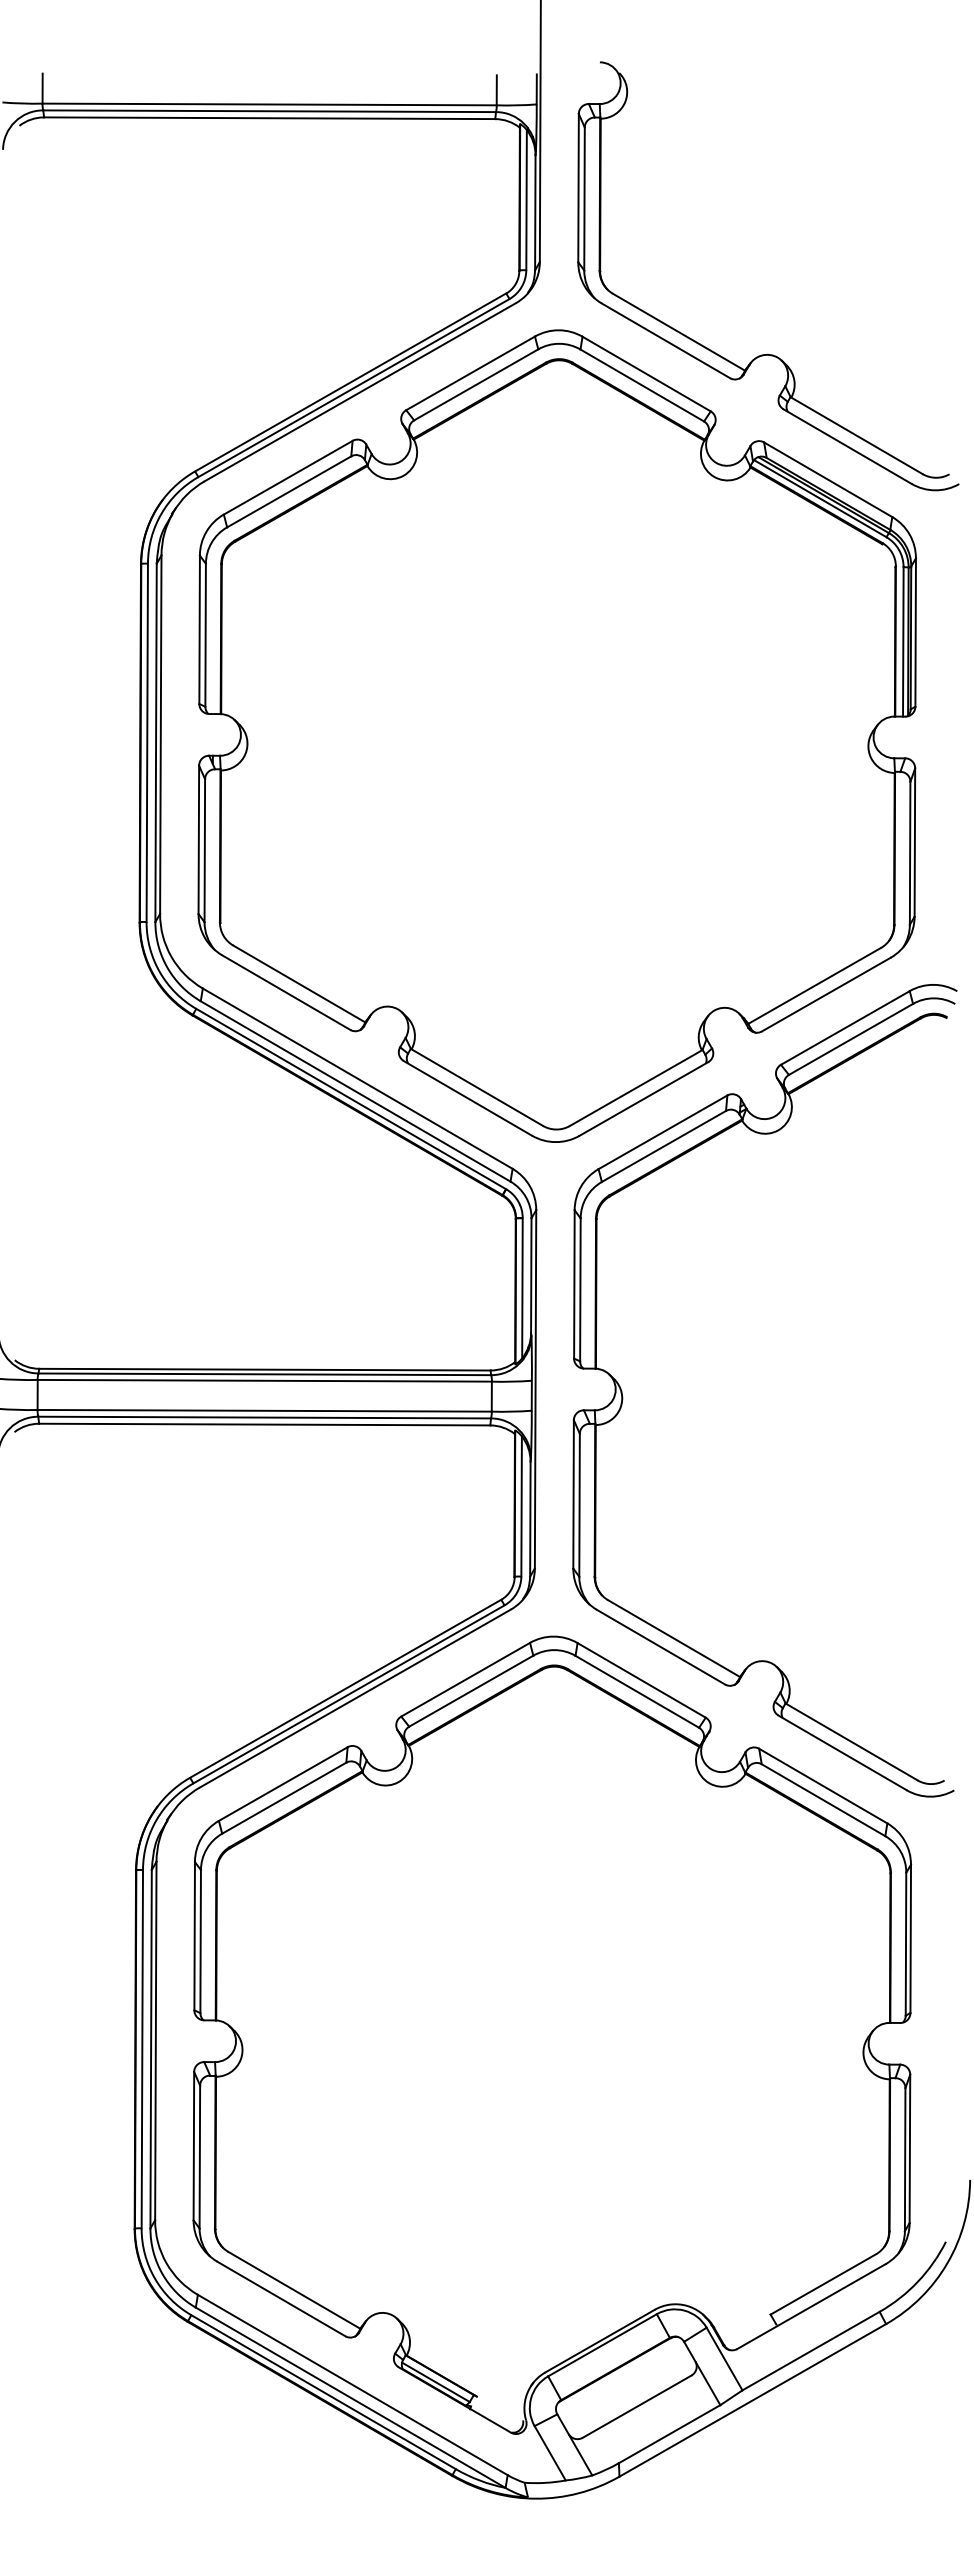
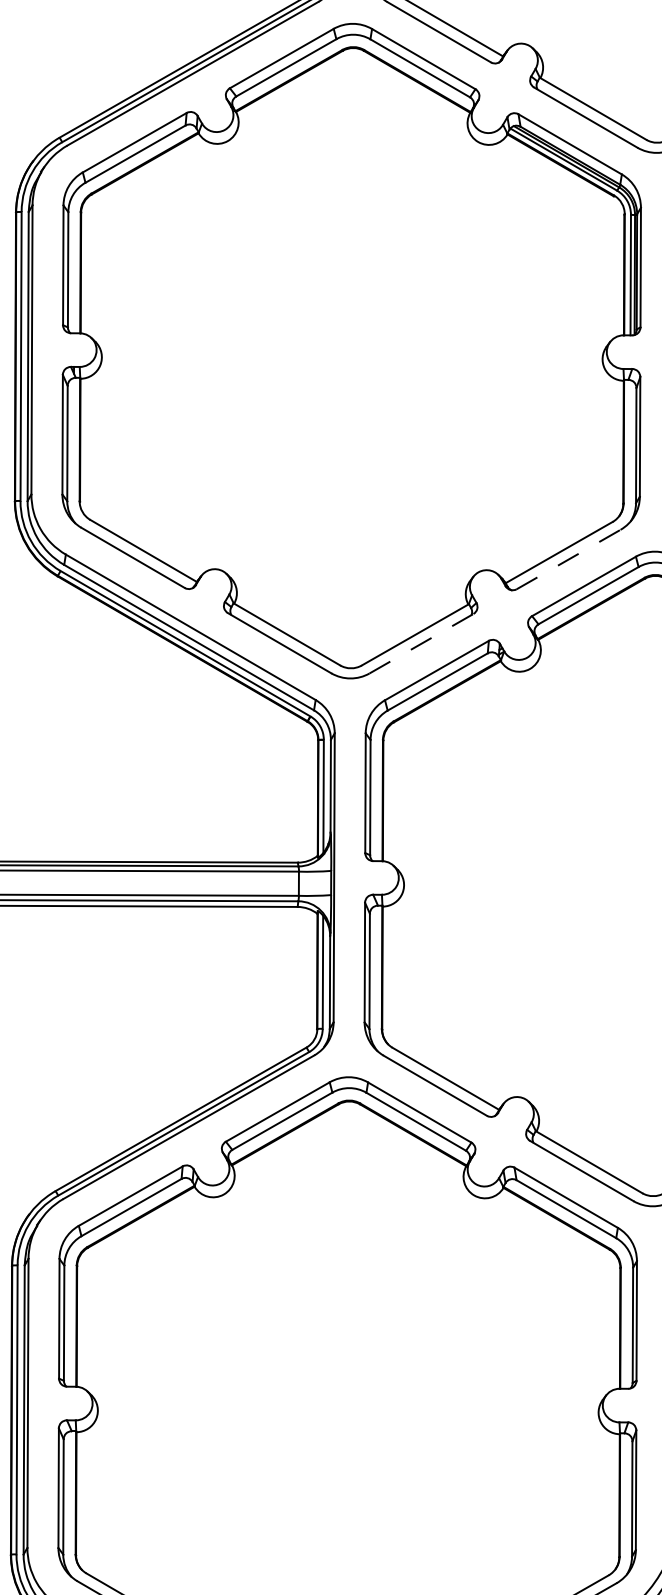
line: (826, 994) -> (568, 559), solid -> dashed
line: (644, 1098) -> (422, 643), solid -> dashed

